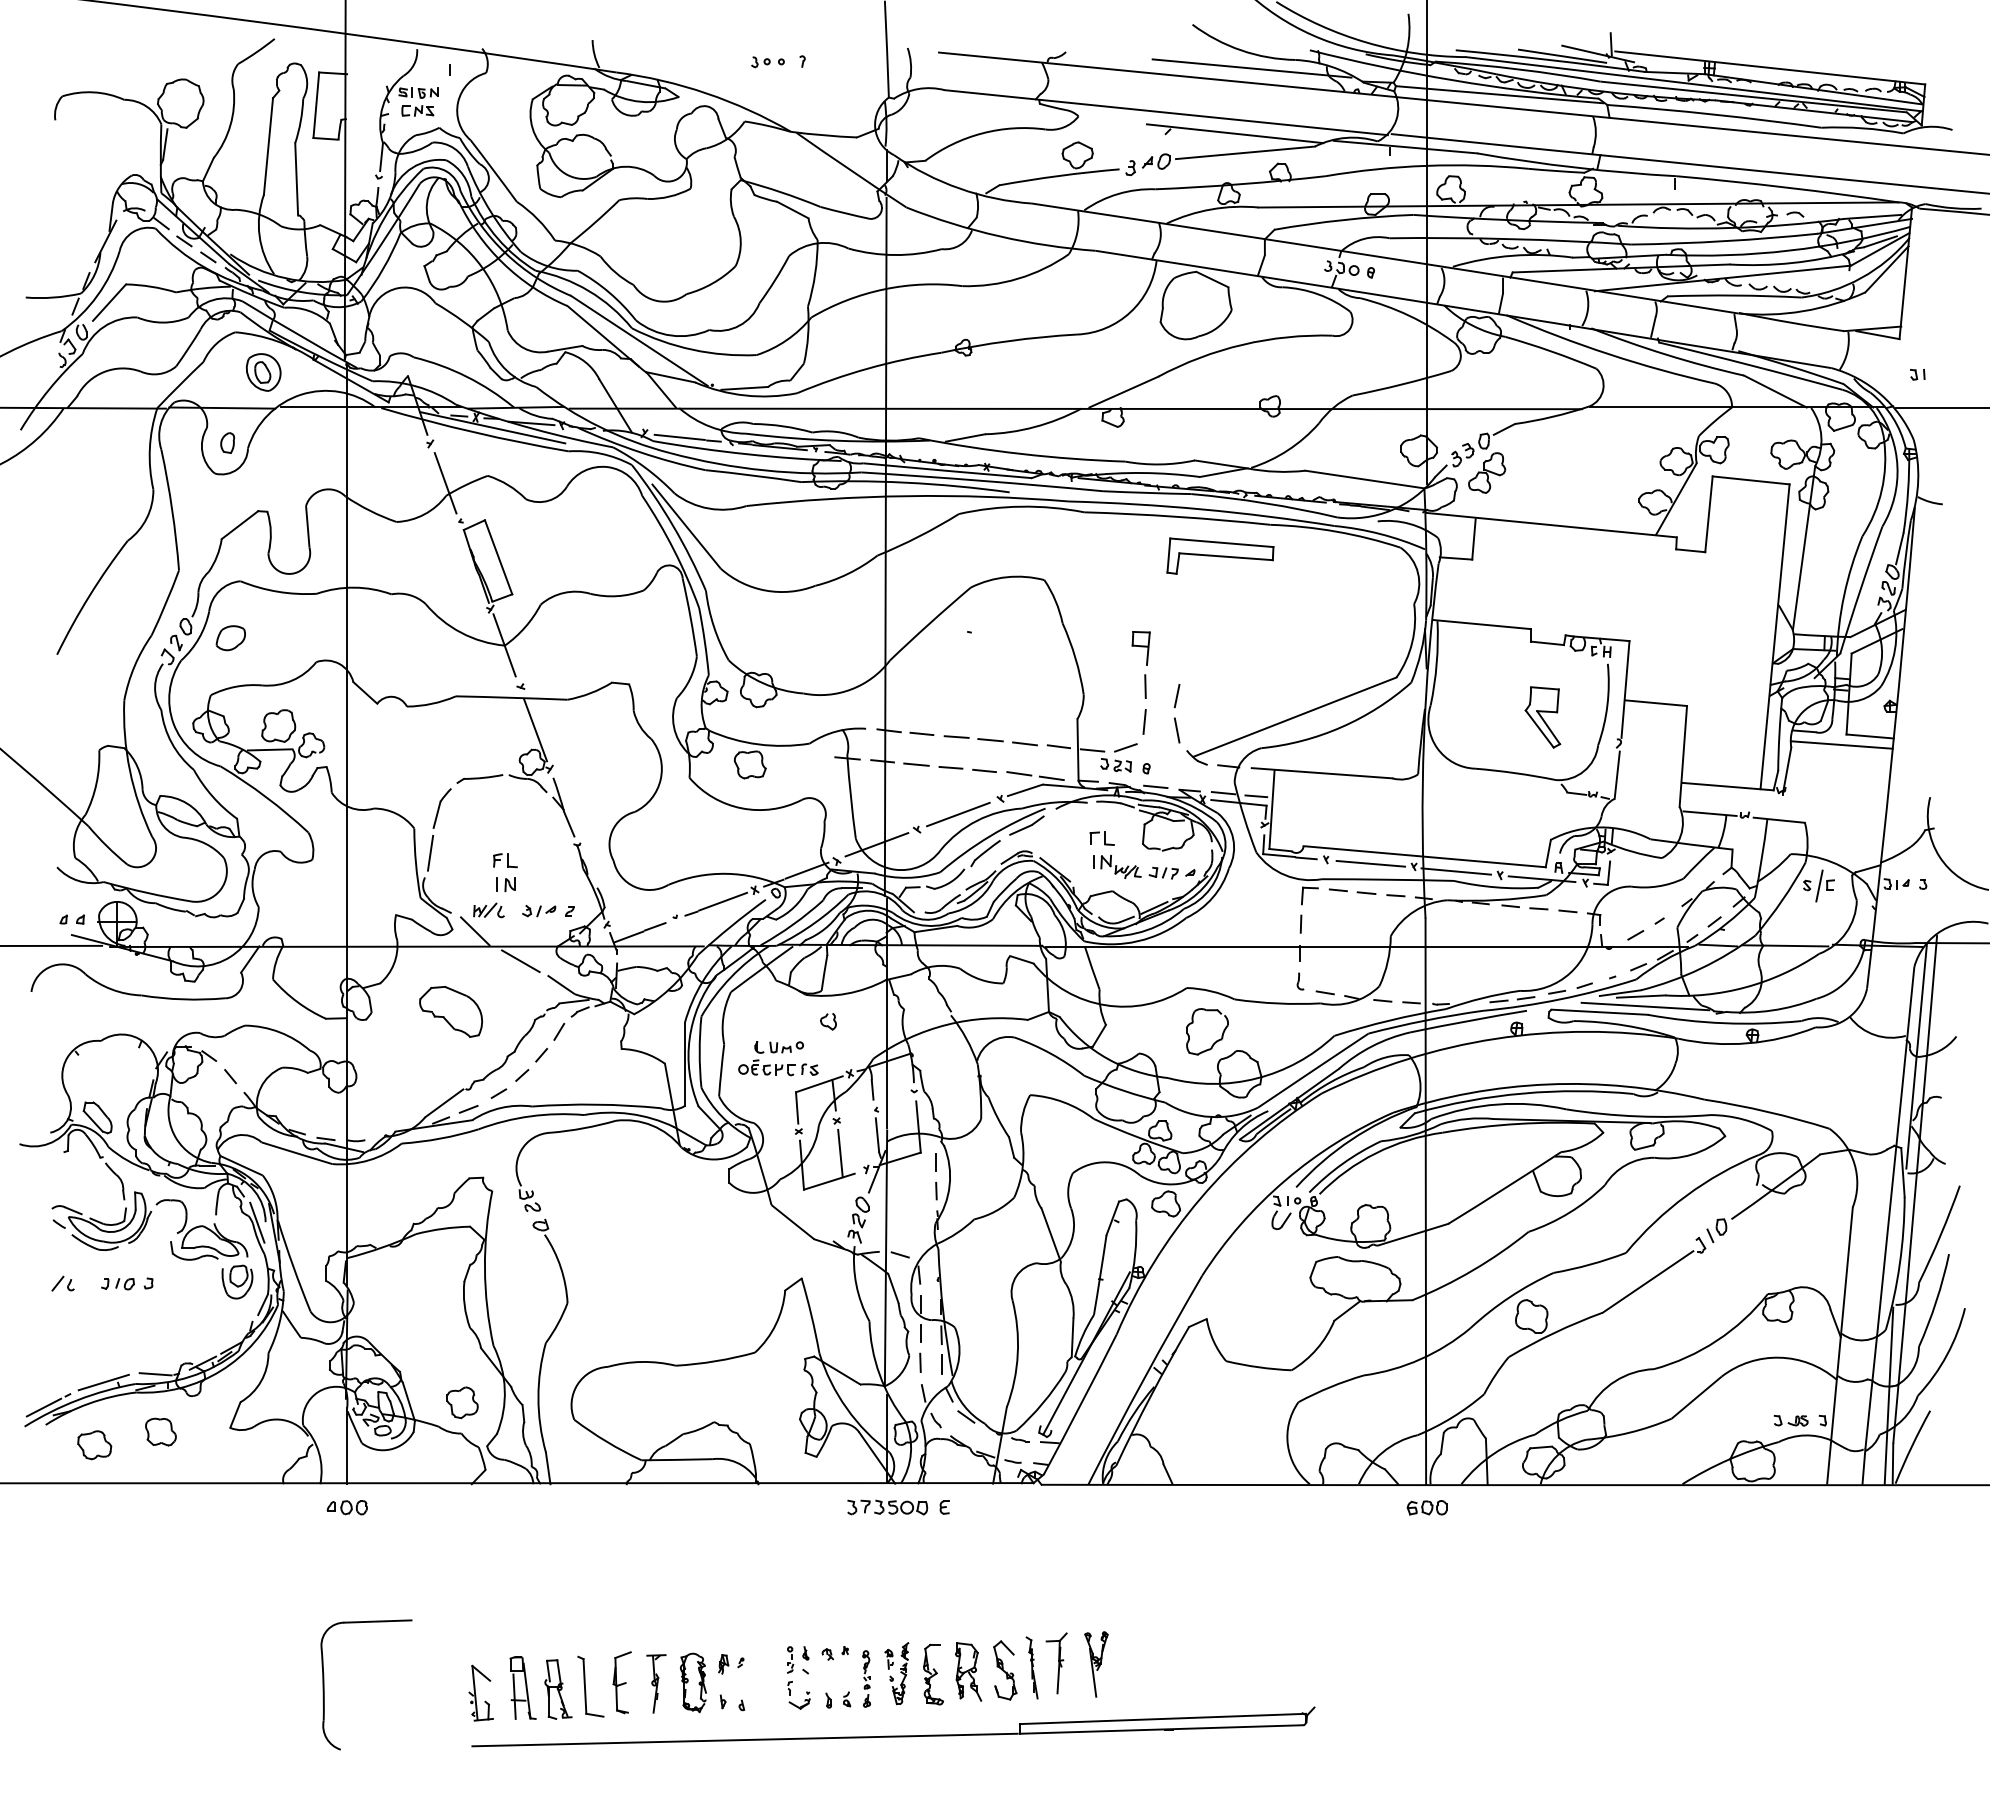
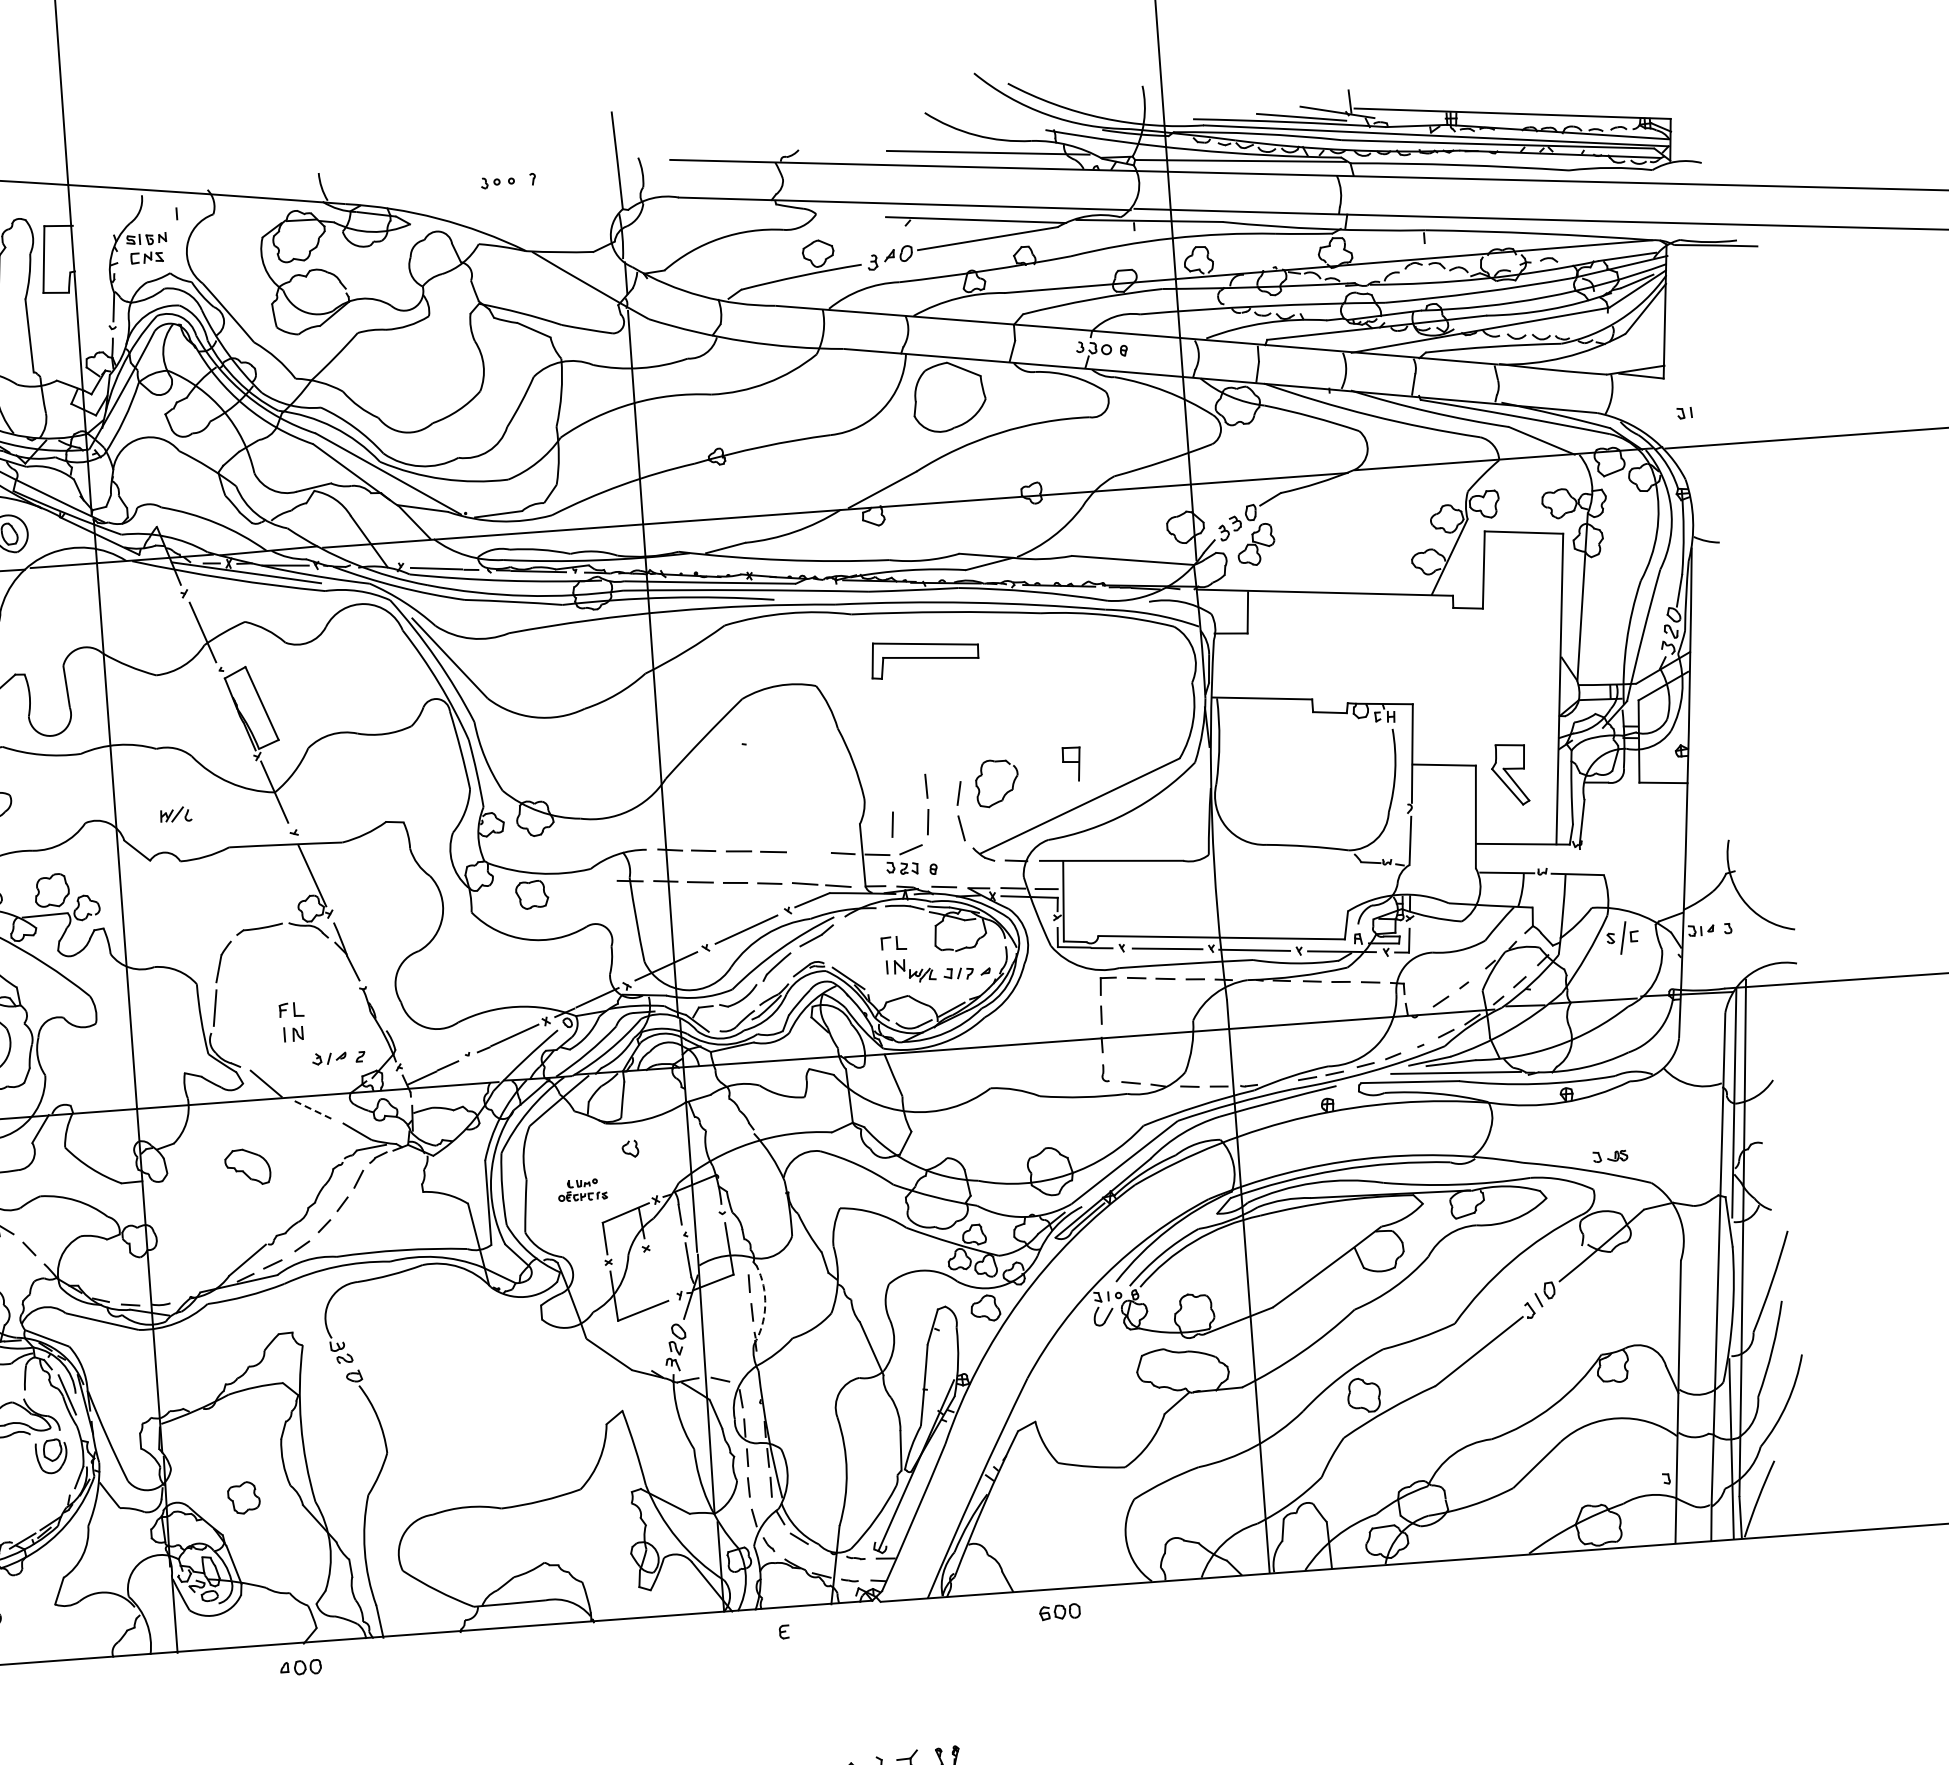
part: (1220, 555) -> (925, 657), moved
part: (1140, 648) -> (1071, 764), moved
part: (1542, 717) -> (1509, 774), moved
line: (1109, 721) -> (892, 824), added
line: (1025, 743) -> (809, 852), removed
line: (1841, 744) -> (1635, 793), removed
part: (488, 910) -> (175, 814), moved
line: (520, 961) -> (314, 1110), solid -> dashed
part: (451, 1011) -> (248, 1166), size x0.7
part: (1216, 1040) -> (1007, 791), moved
part: (778, 1058) -> (582, 1189), size x0.6
line: (840, 1153) -> (652, 1281), removed
arc: (949, 1185) -> (765, 1305), solid -> dashed
part: (462, 1402) -> (243, 1497), moved
part: (1790, 1420) -> (1609, 1156), moved
part: (346, 1507) -> (300, 1667), moved
part: (887, 1507) -> (726, 1636), removed
part: (1426, 1507) -> (1059, 1611), moved

